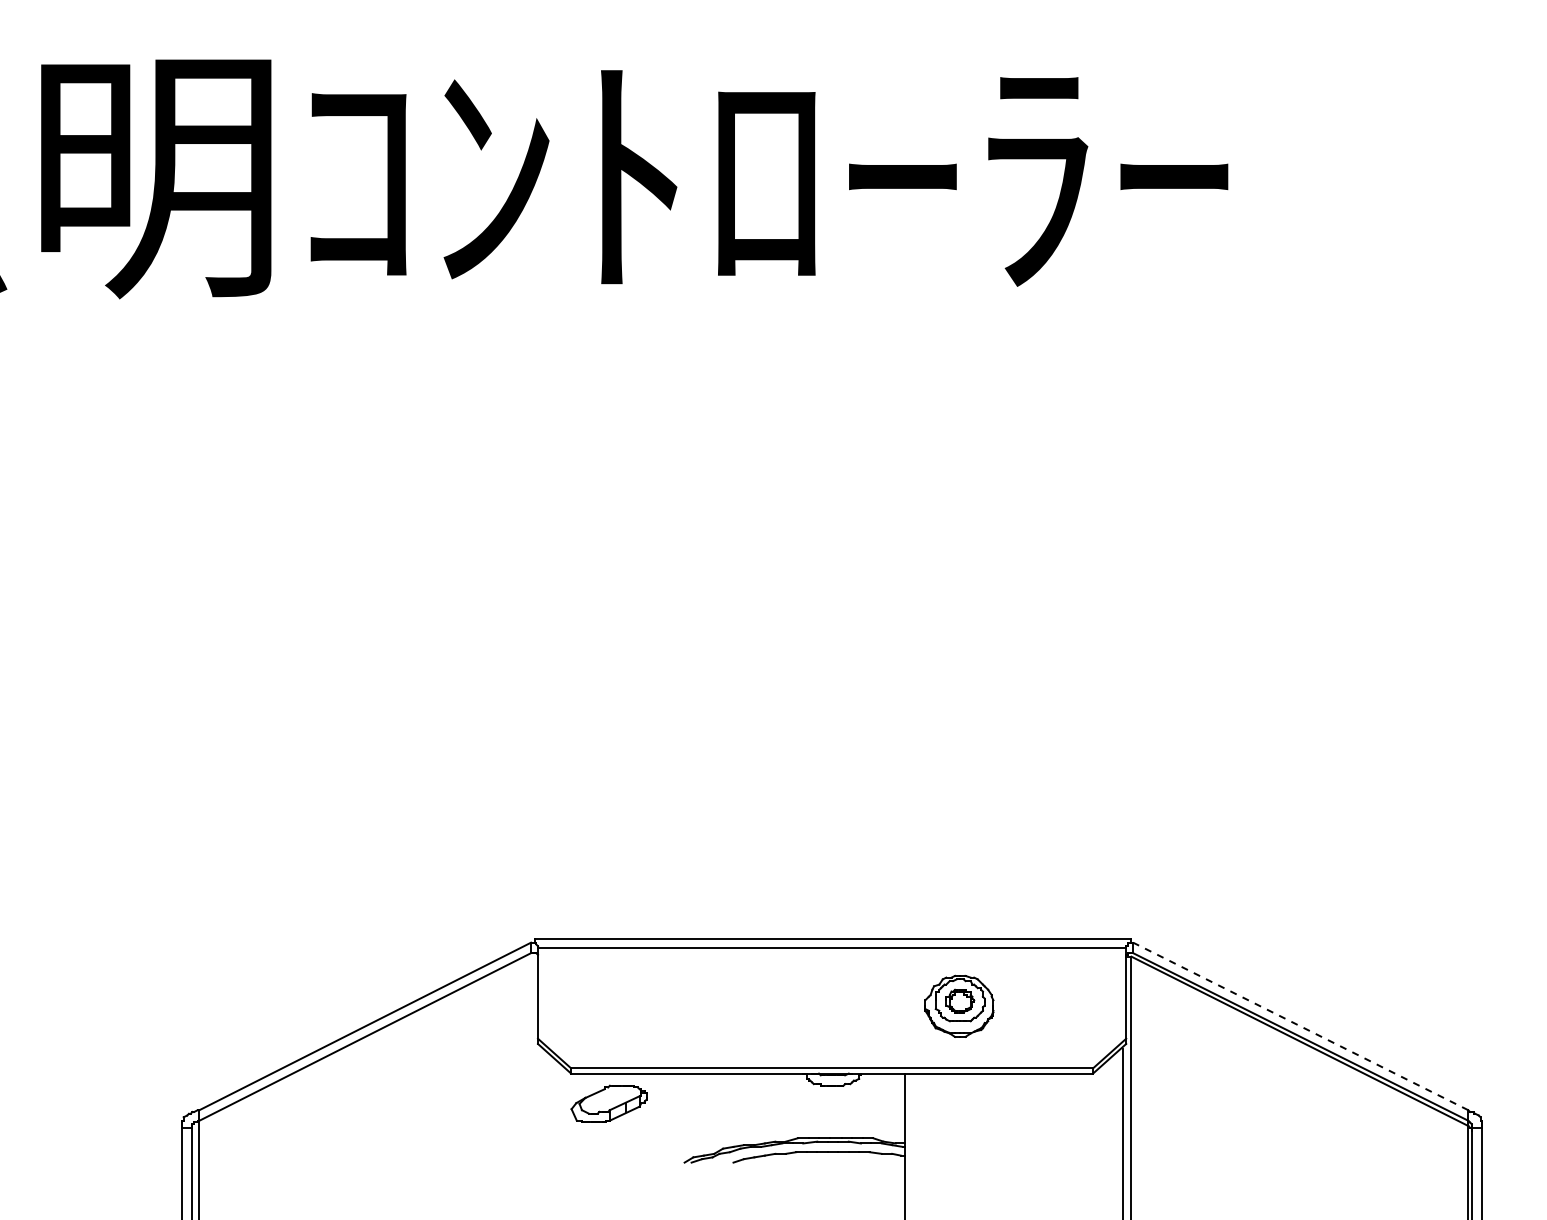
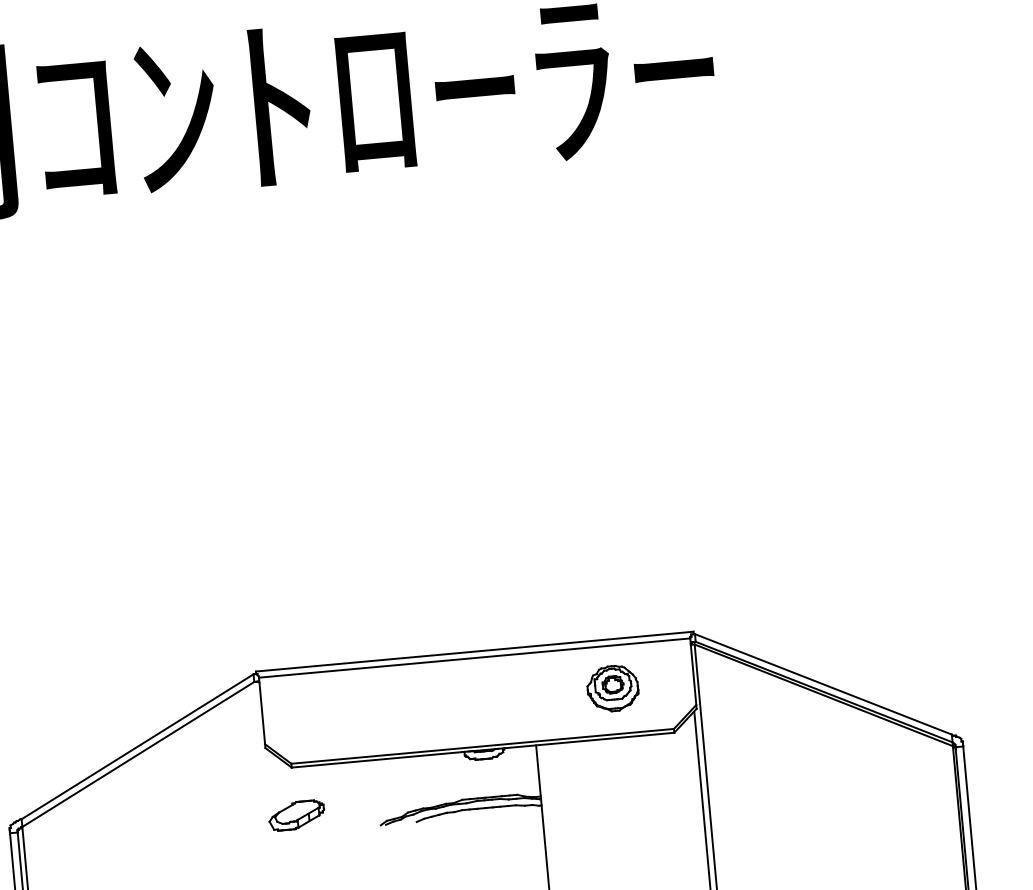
part: (959, 1005) -> (612, 688), moved
line: (1300, 1026) -> (823, 684), dashed -> solid
part: (608, 1103) -> (296, 815), moved

